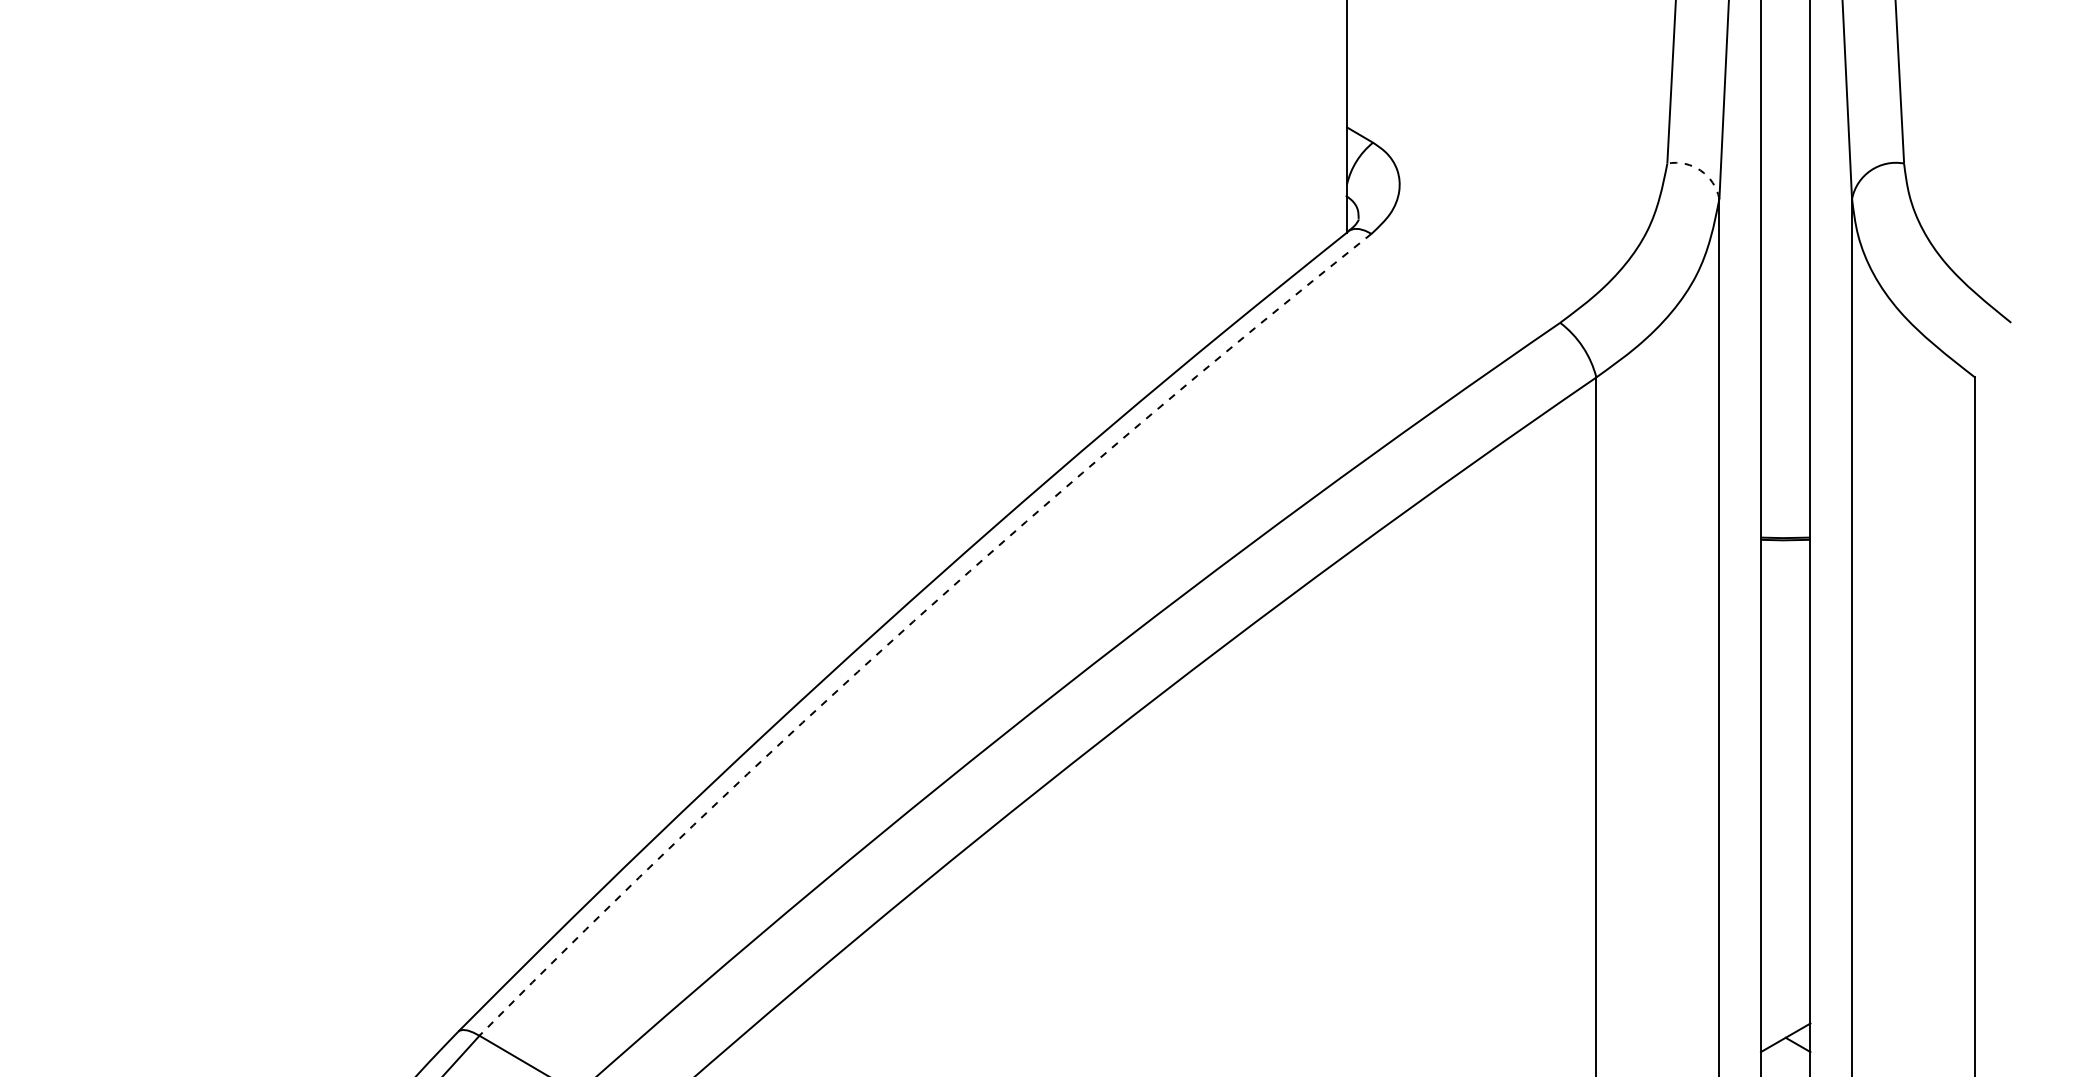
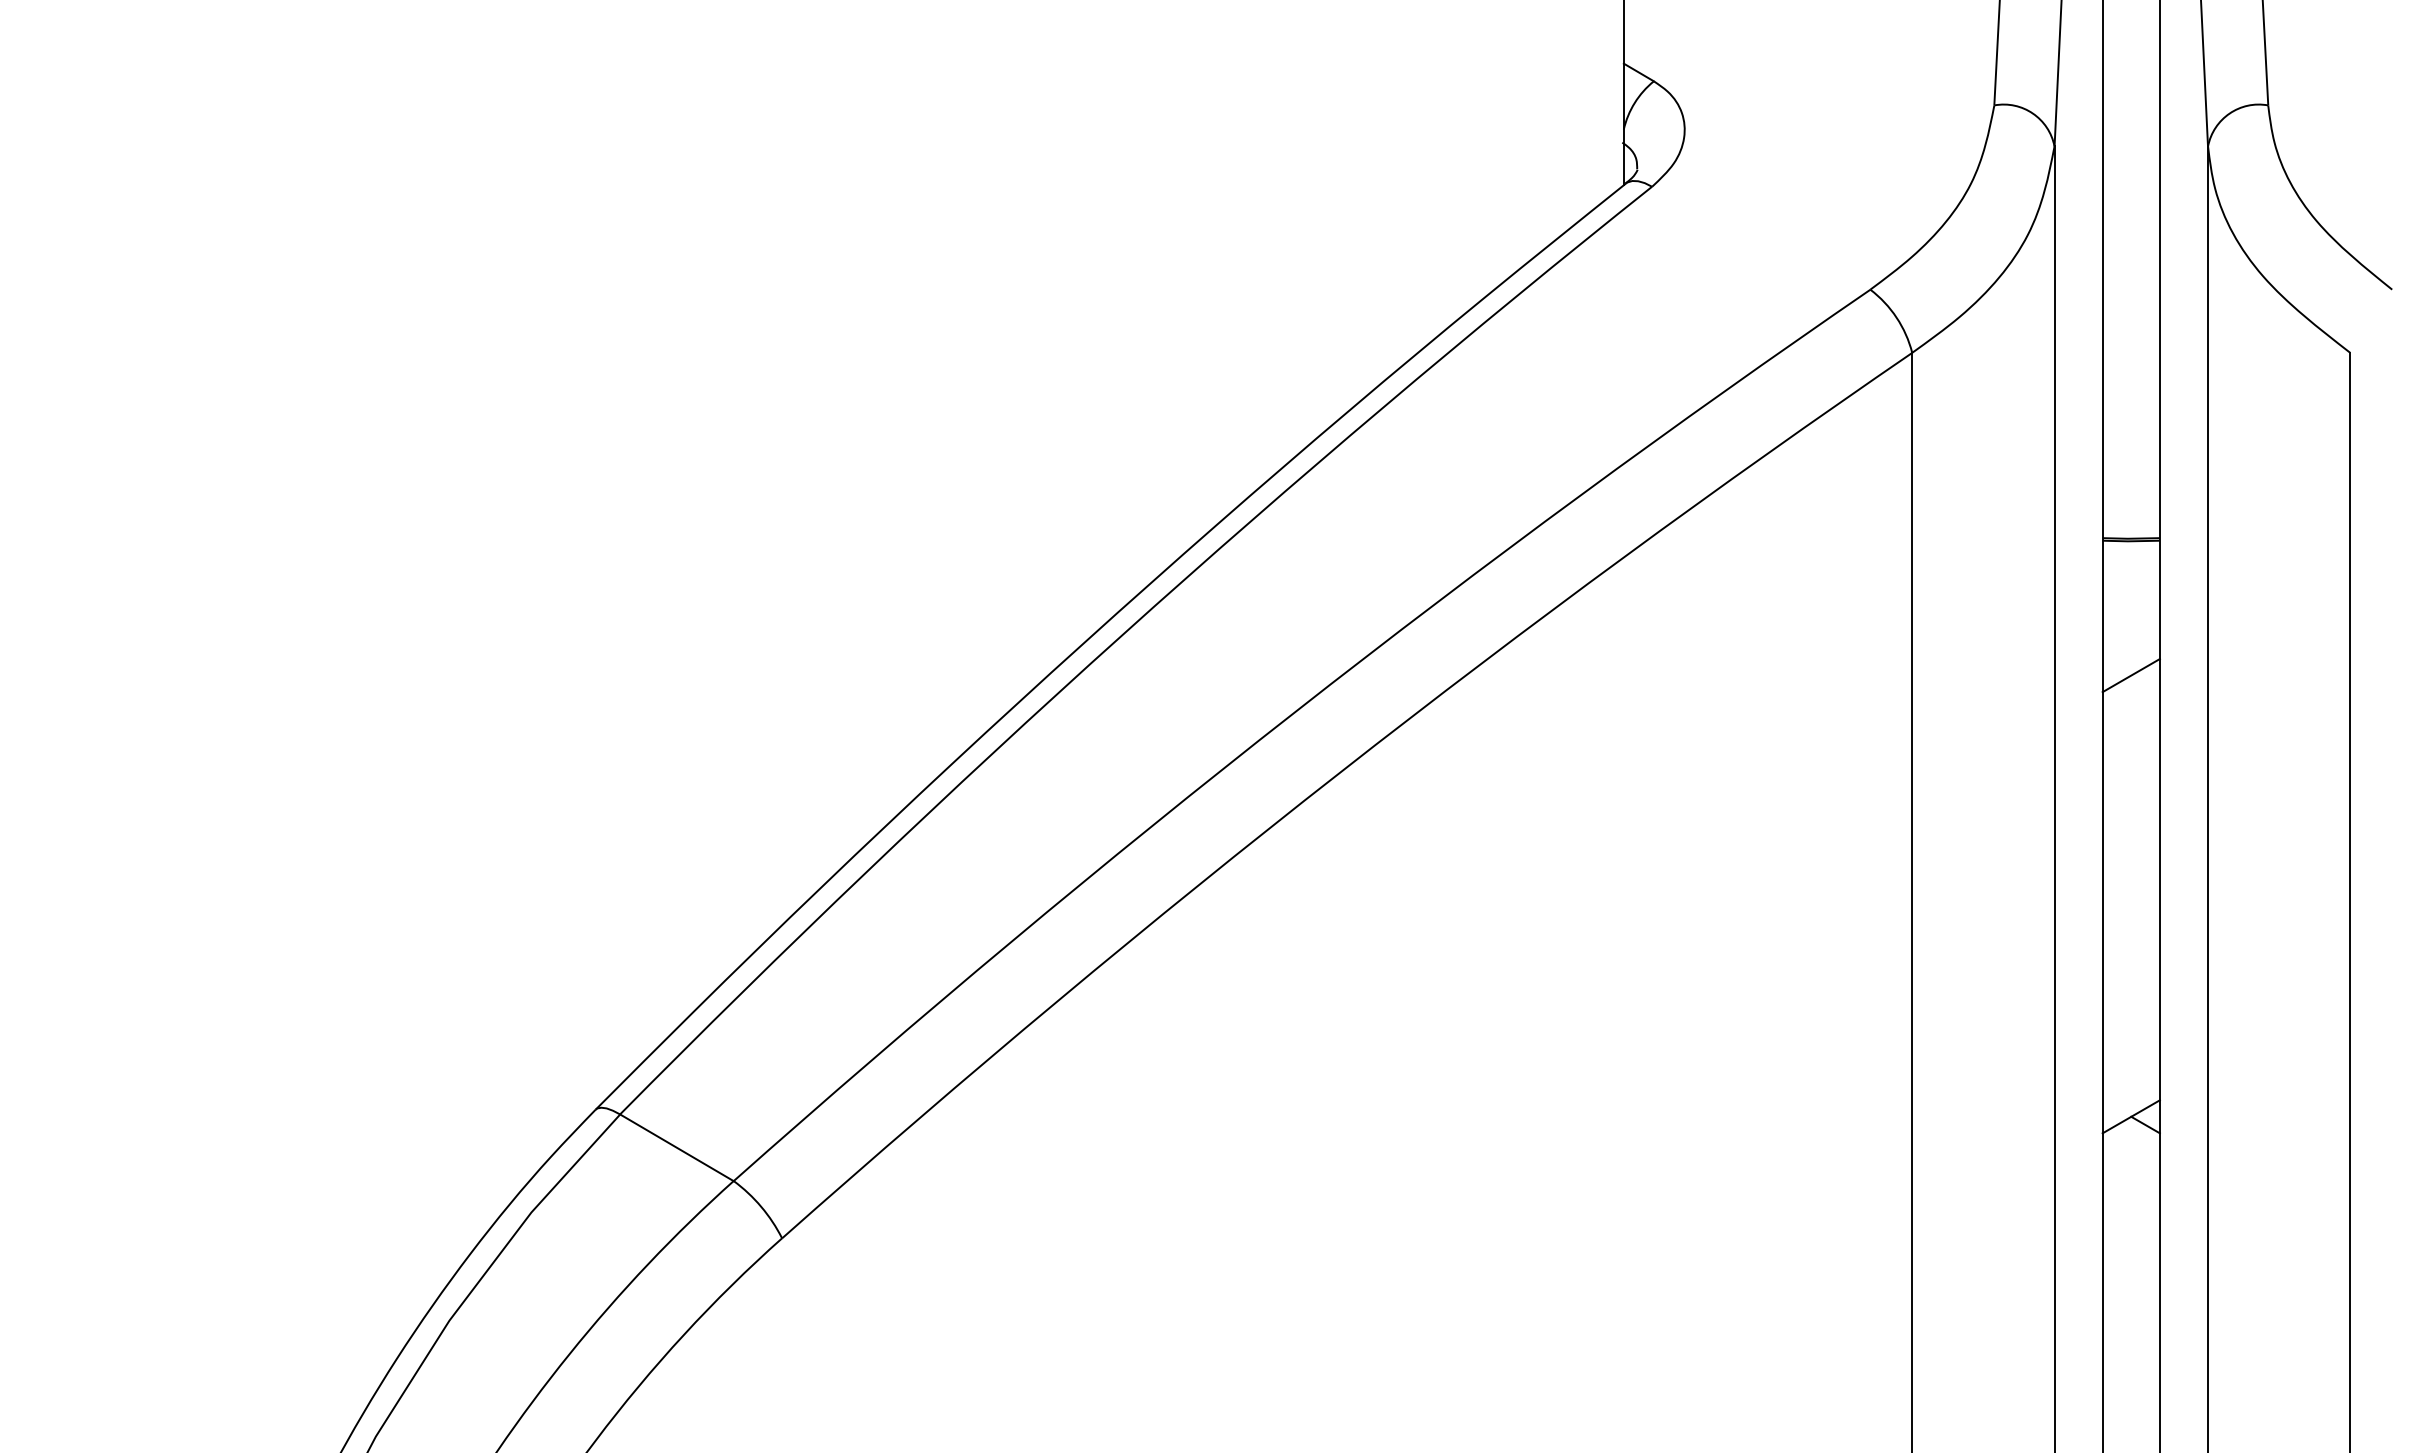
arc: (1700, 170) -> (2032, 113), dashed -> solid
arc: (913, 621) -> (1122, 635), dashed -> solid
line: (1785, 656) -> (2130, 675), added

